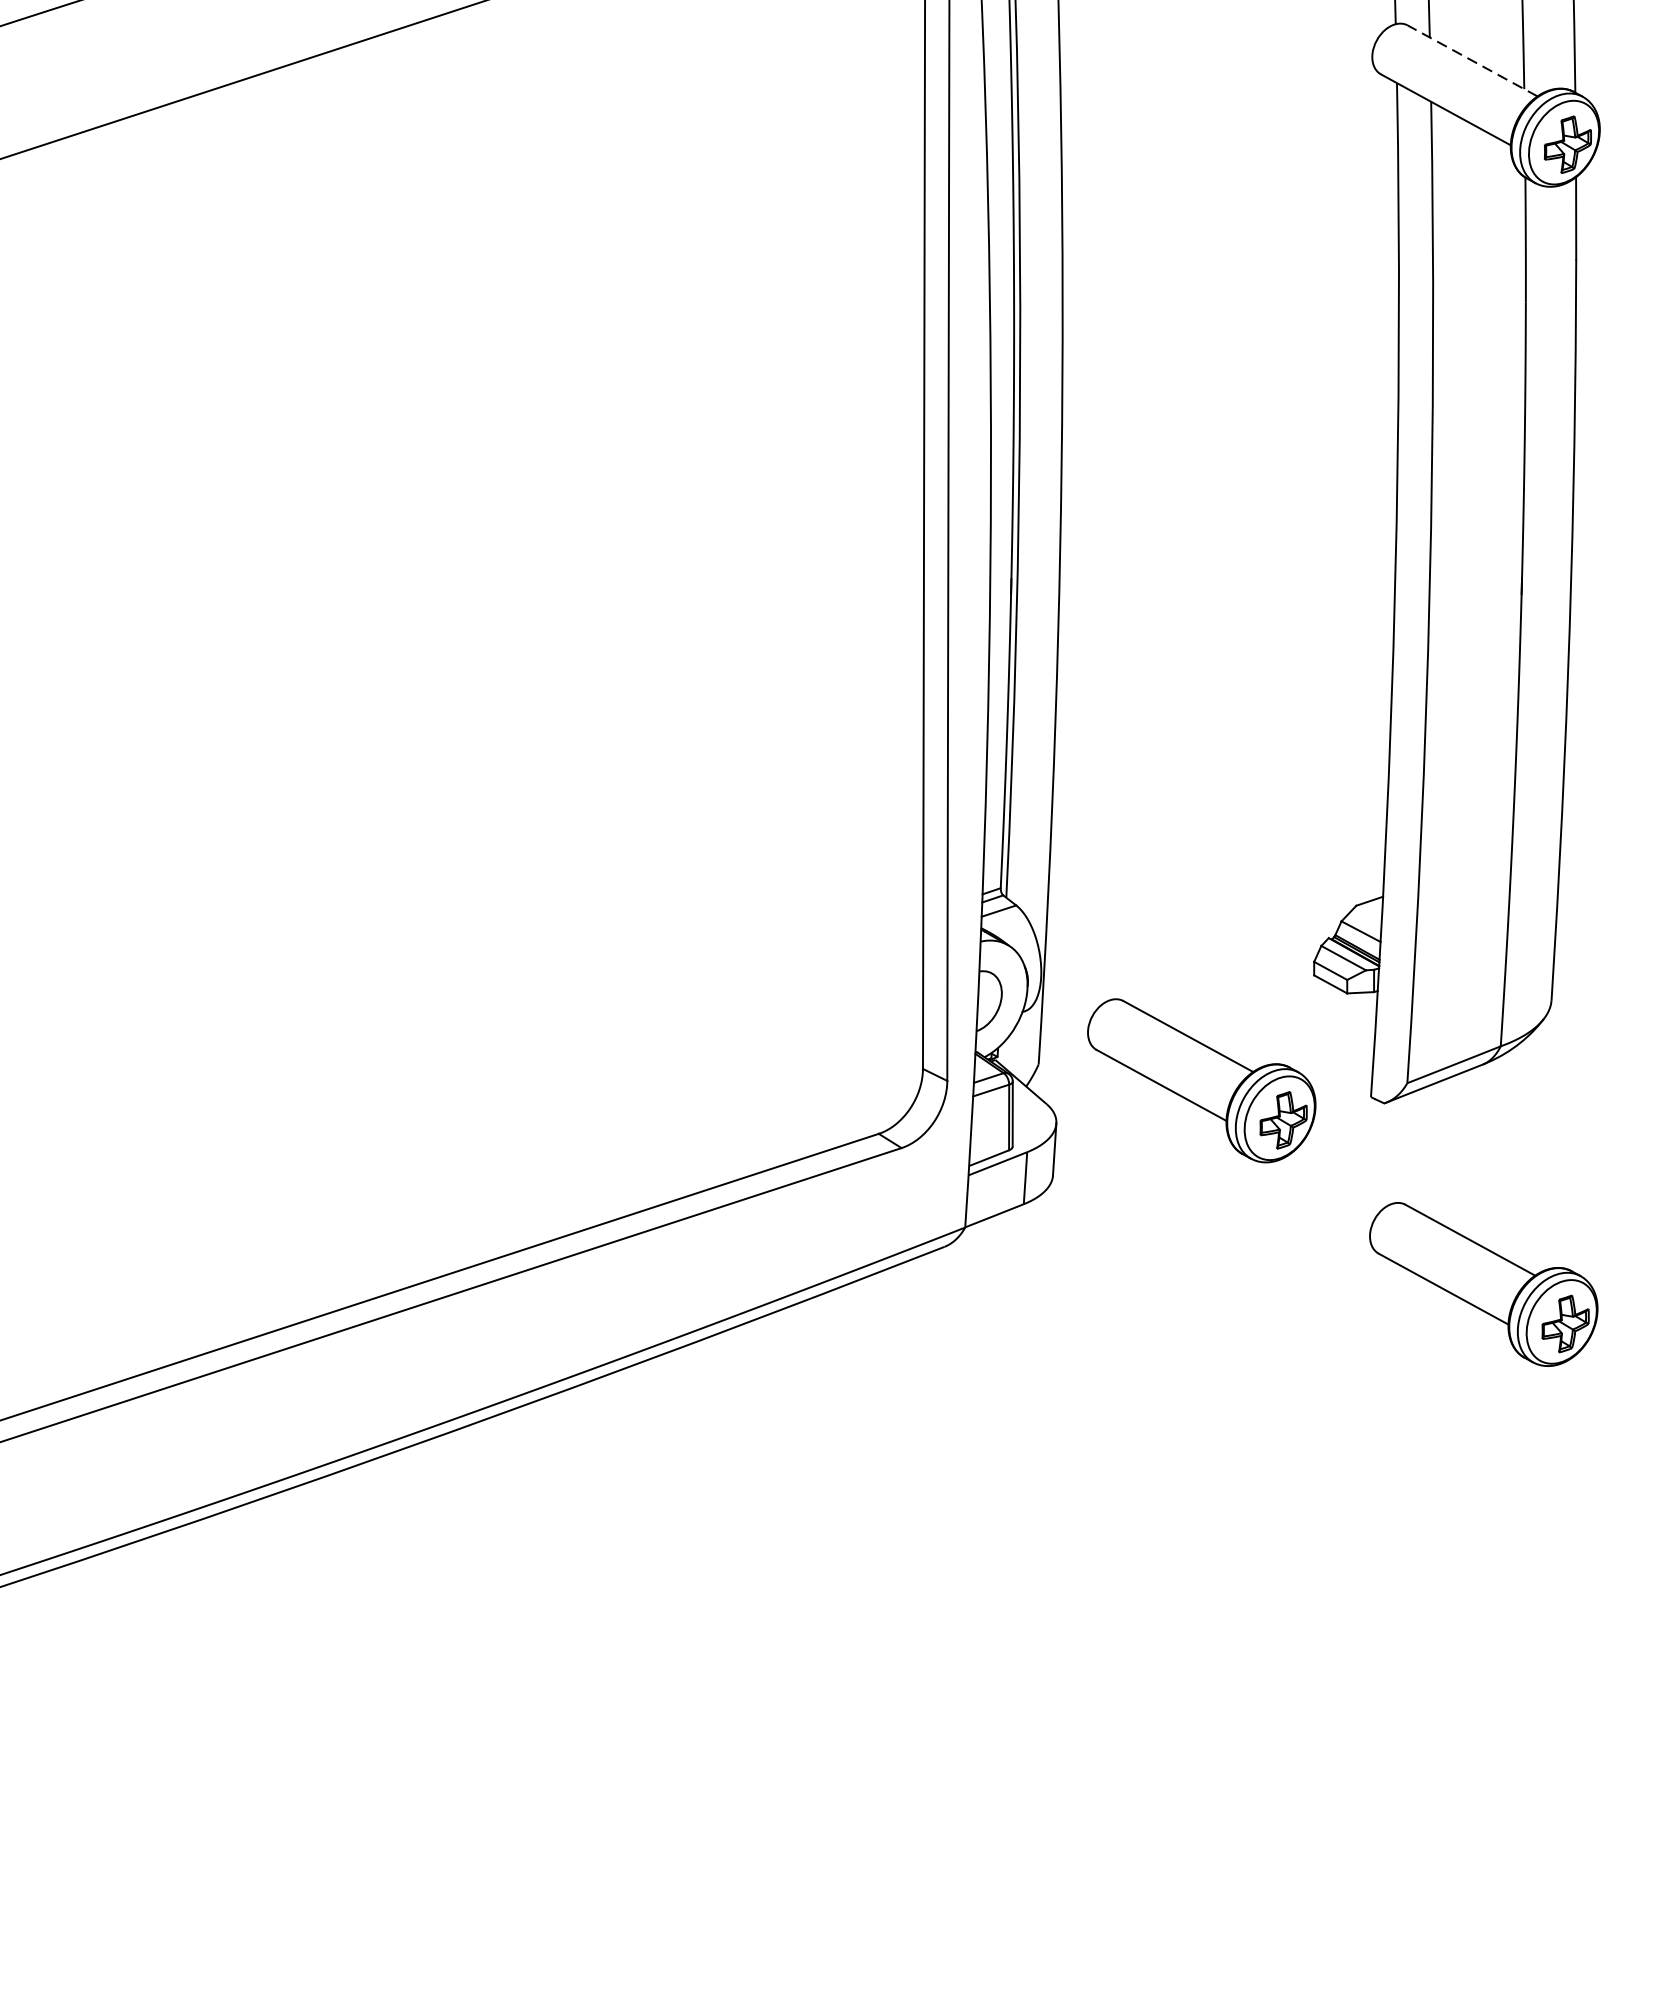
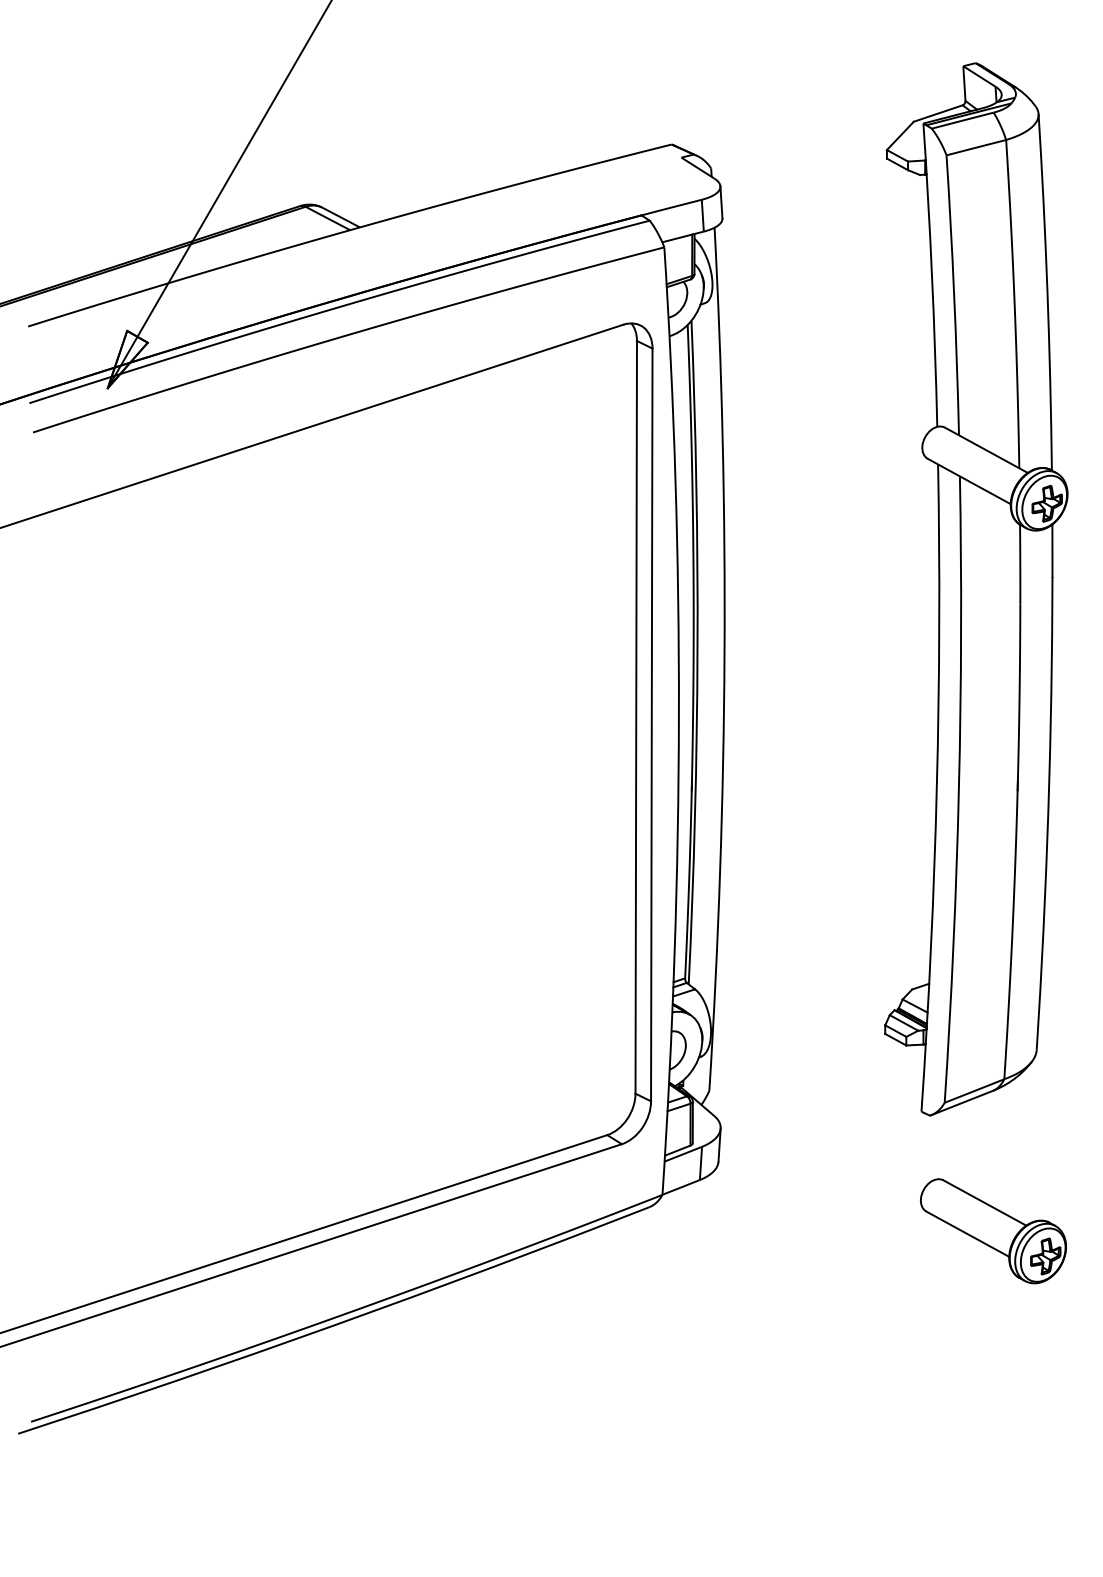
line: (1471, 61) -> (985, 450), dashed -> solid
part: (1201, 1081) -> (813, 1101), removed

